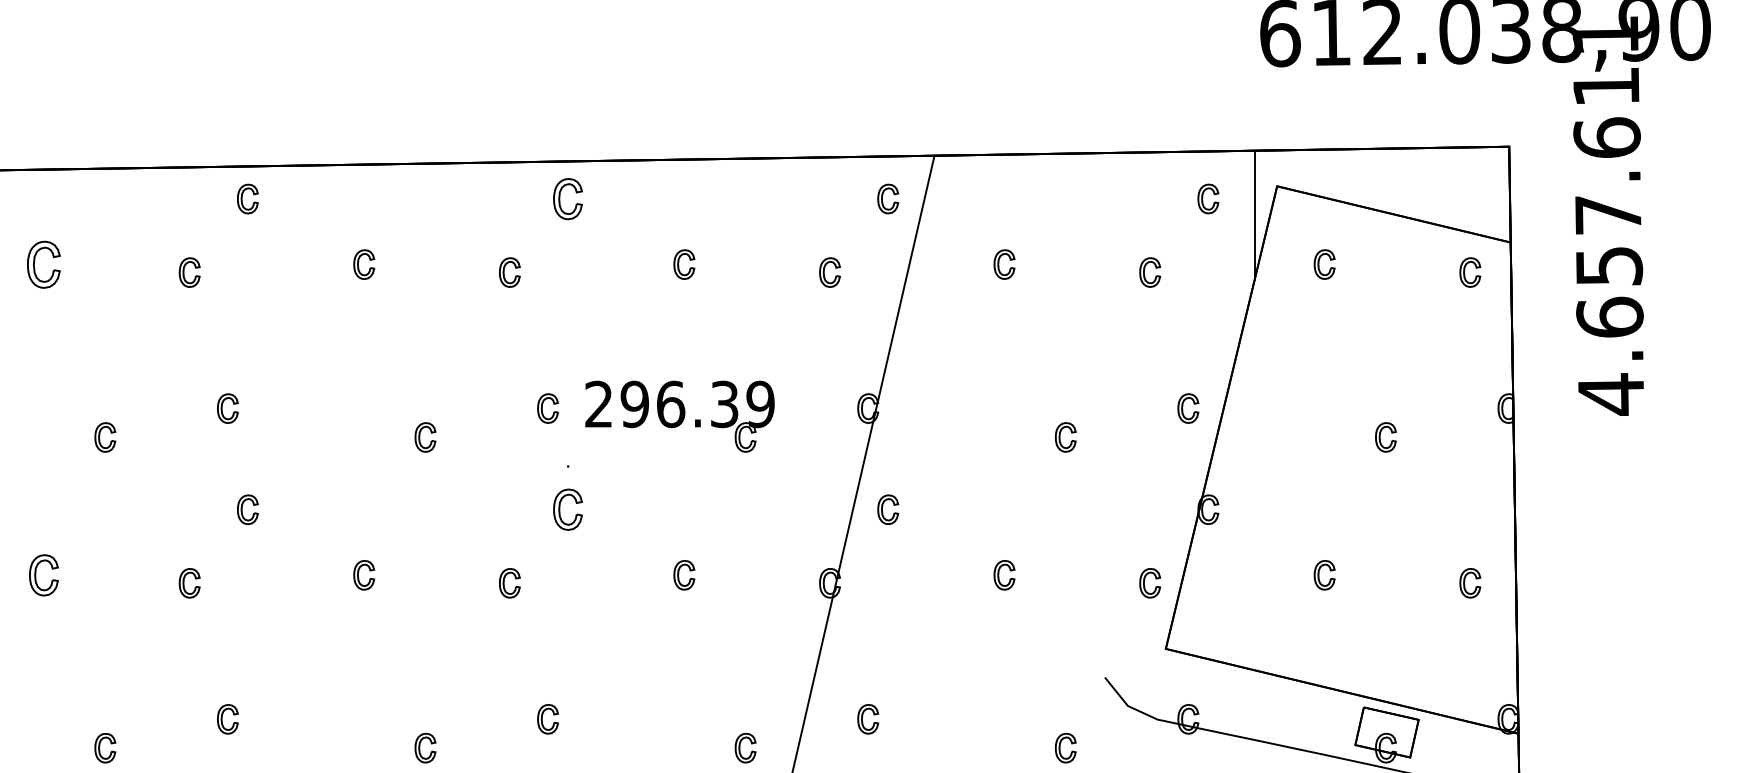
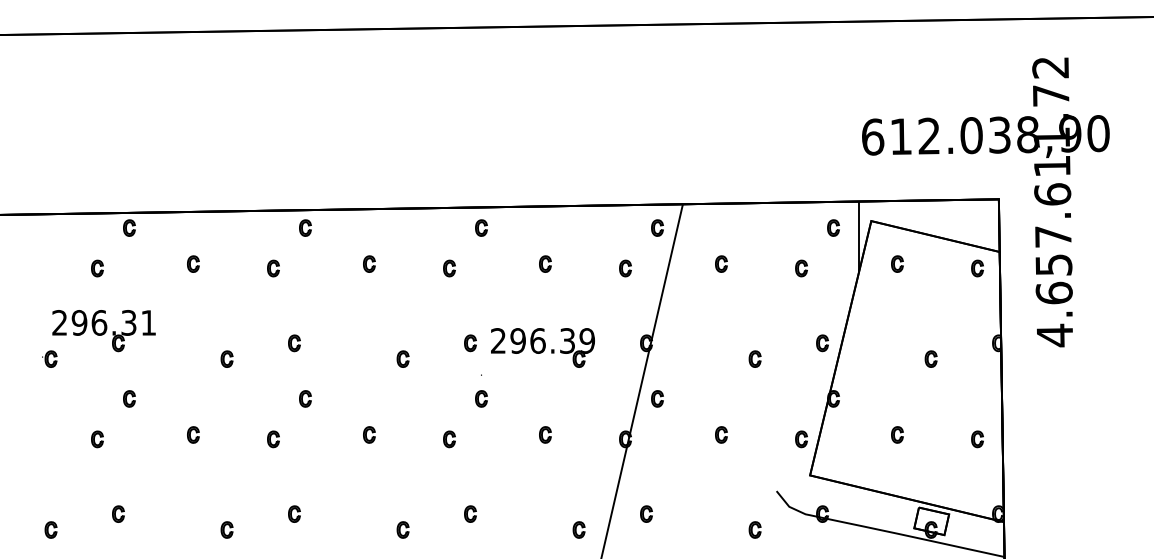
part: (568, 197) -> (481, 227), size x0.71
part: (44, 263) -> (193, 263), size x0.62
part: (568, 508) -> (481, 398), size x0.71
part: (44, 574) -> (193, 434), size x0.71

